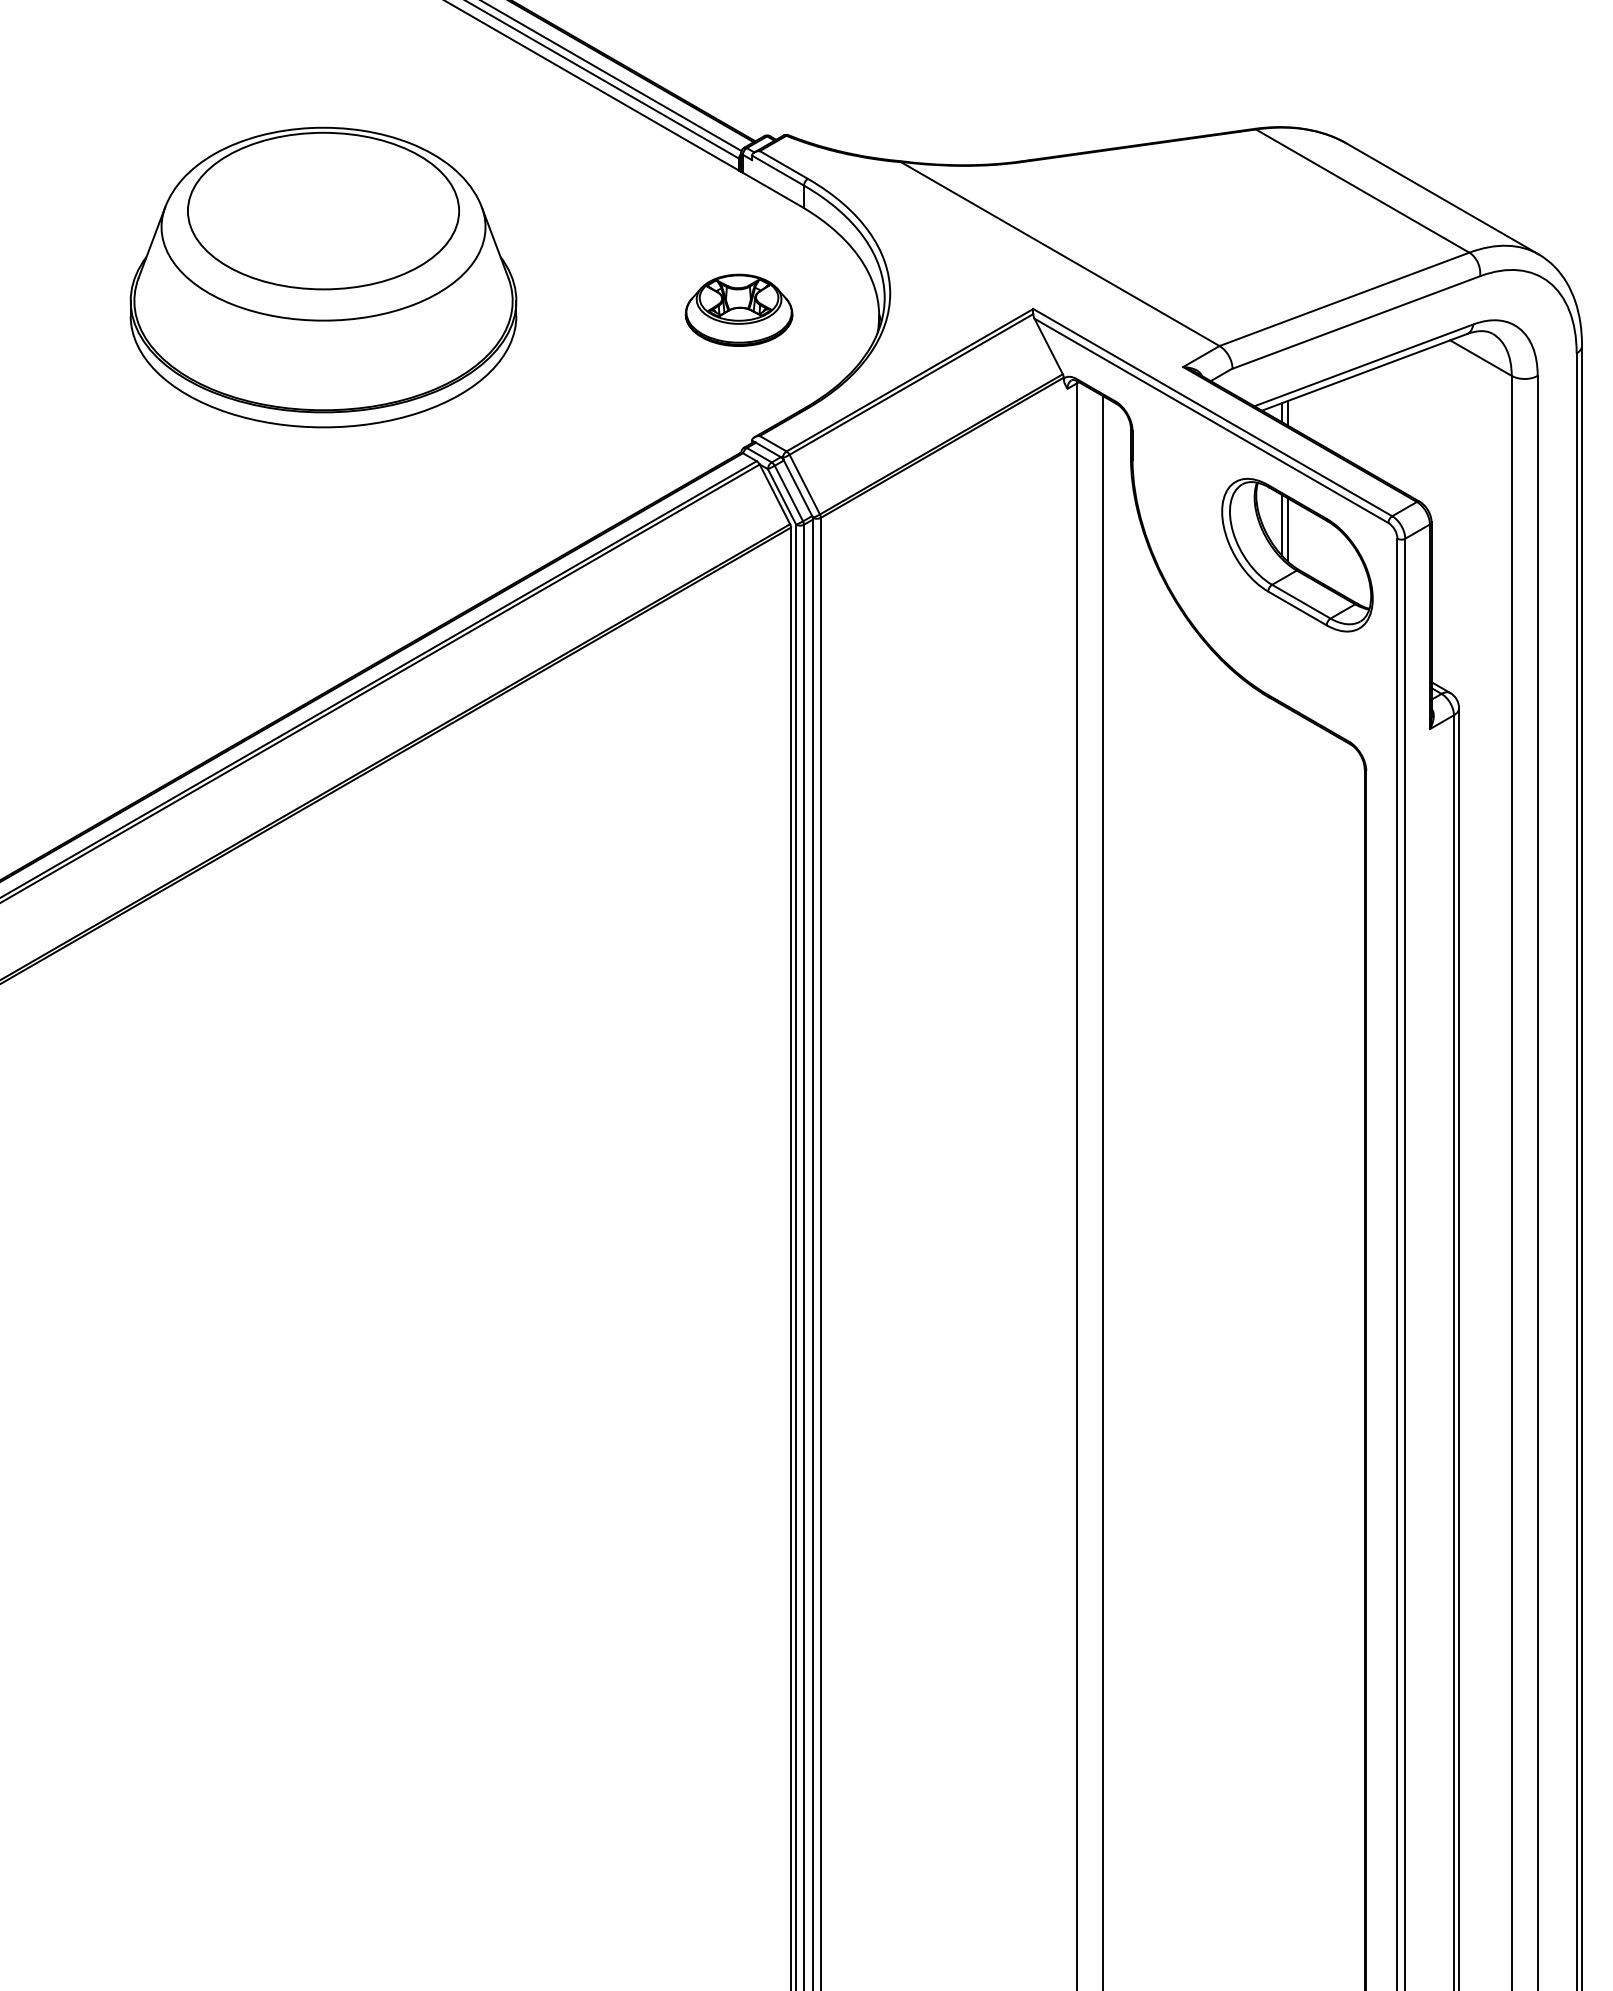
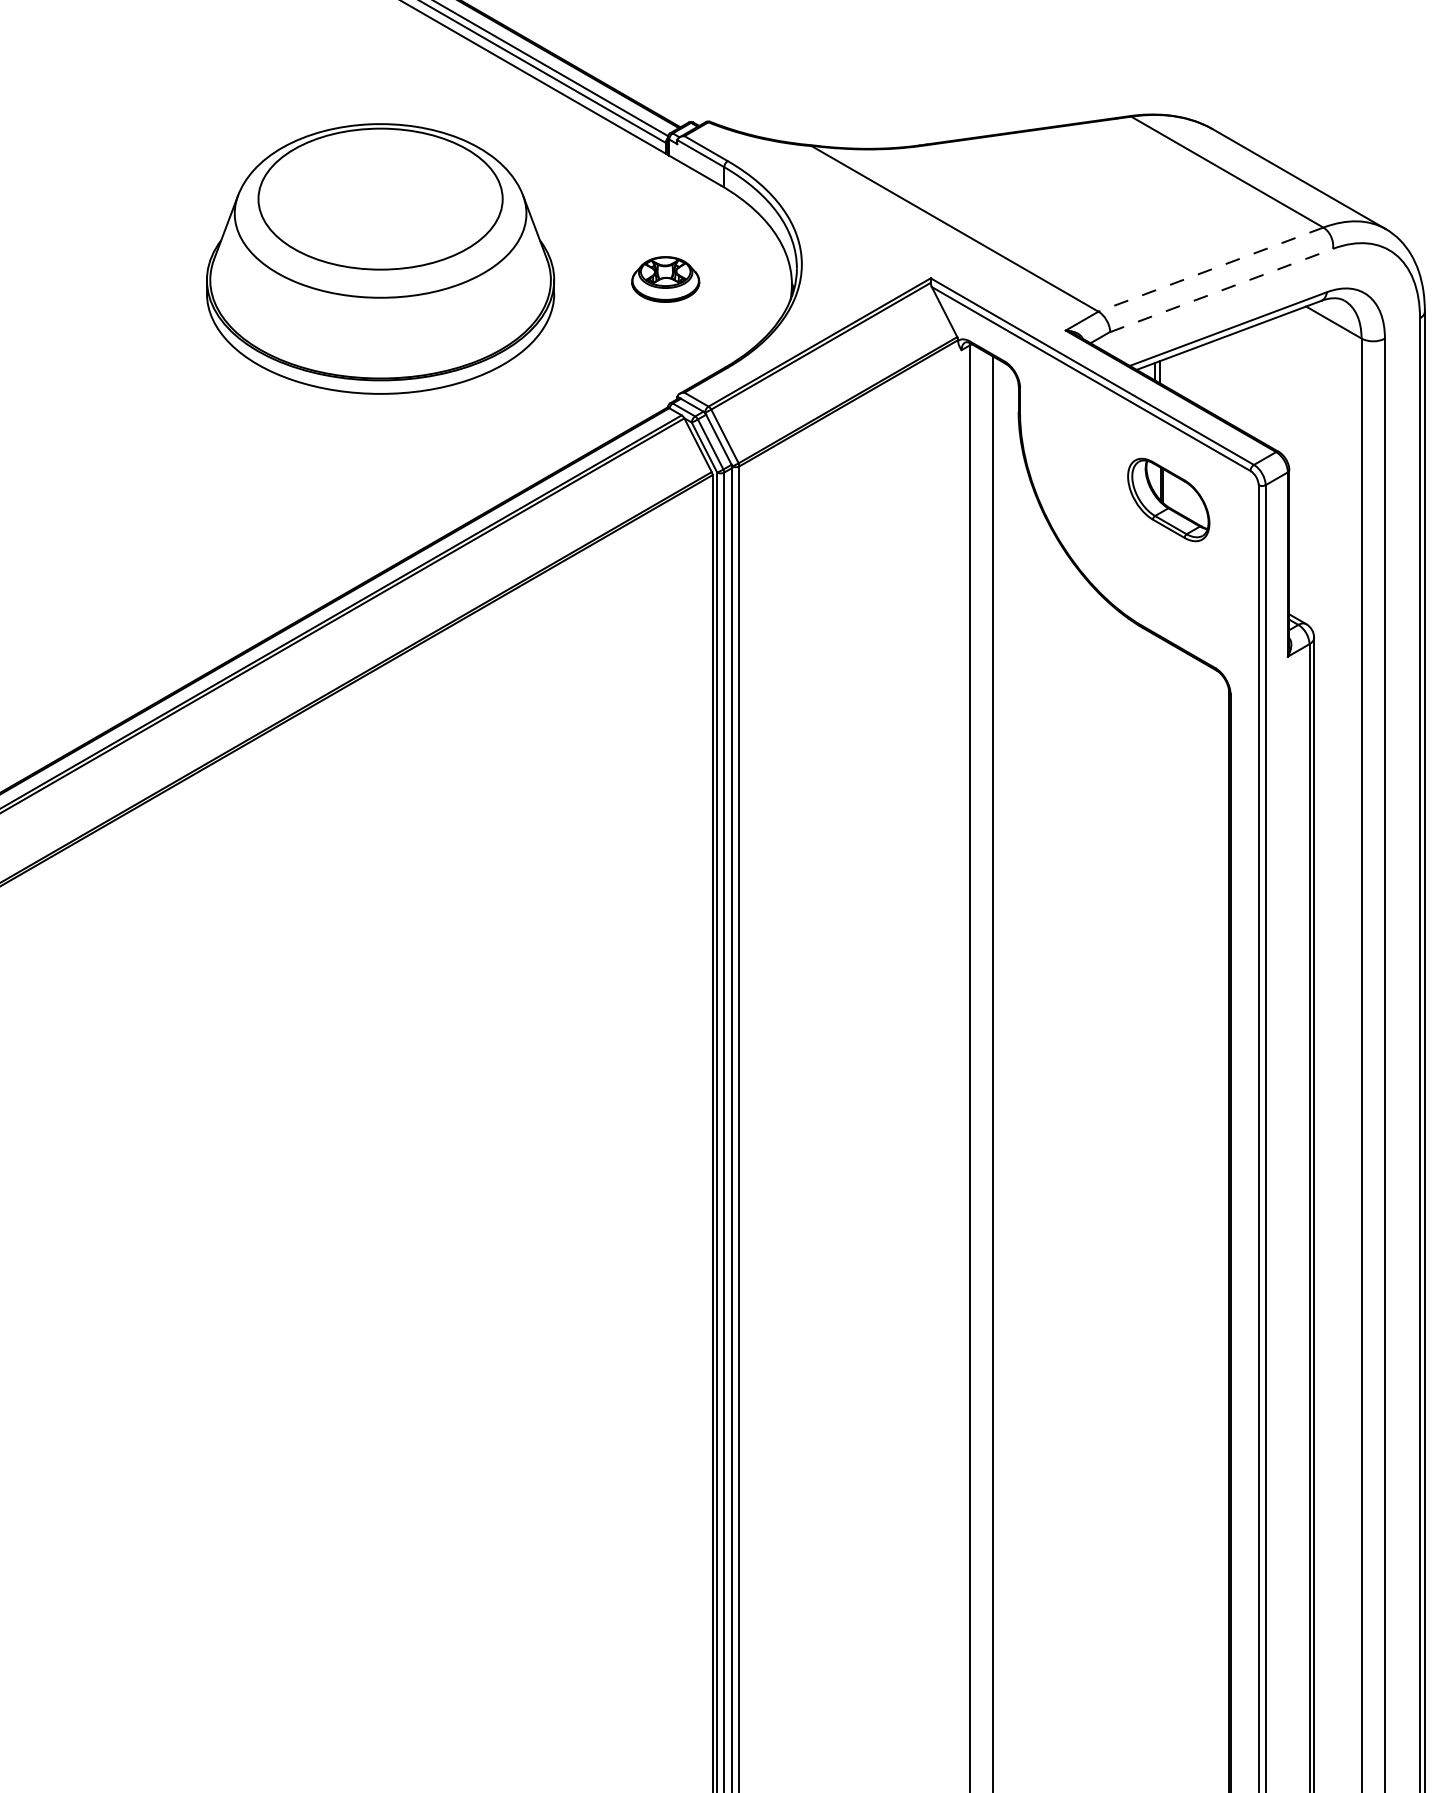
part: (323, 277) -> (380, 258), moved
line: (1343, 299) -> (1210, 269), solid -> dashed
part: (738, 310) -> (665, 279), size x0.7
line: (1356, 322) -> (1221, 290), solid -> dashed
part: (1297, 554) -> (1168, 499), size x0.6

